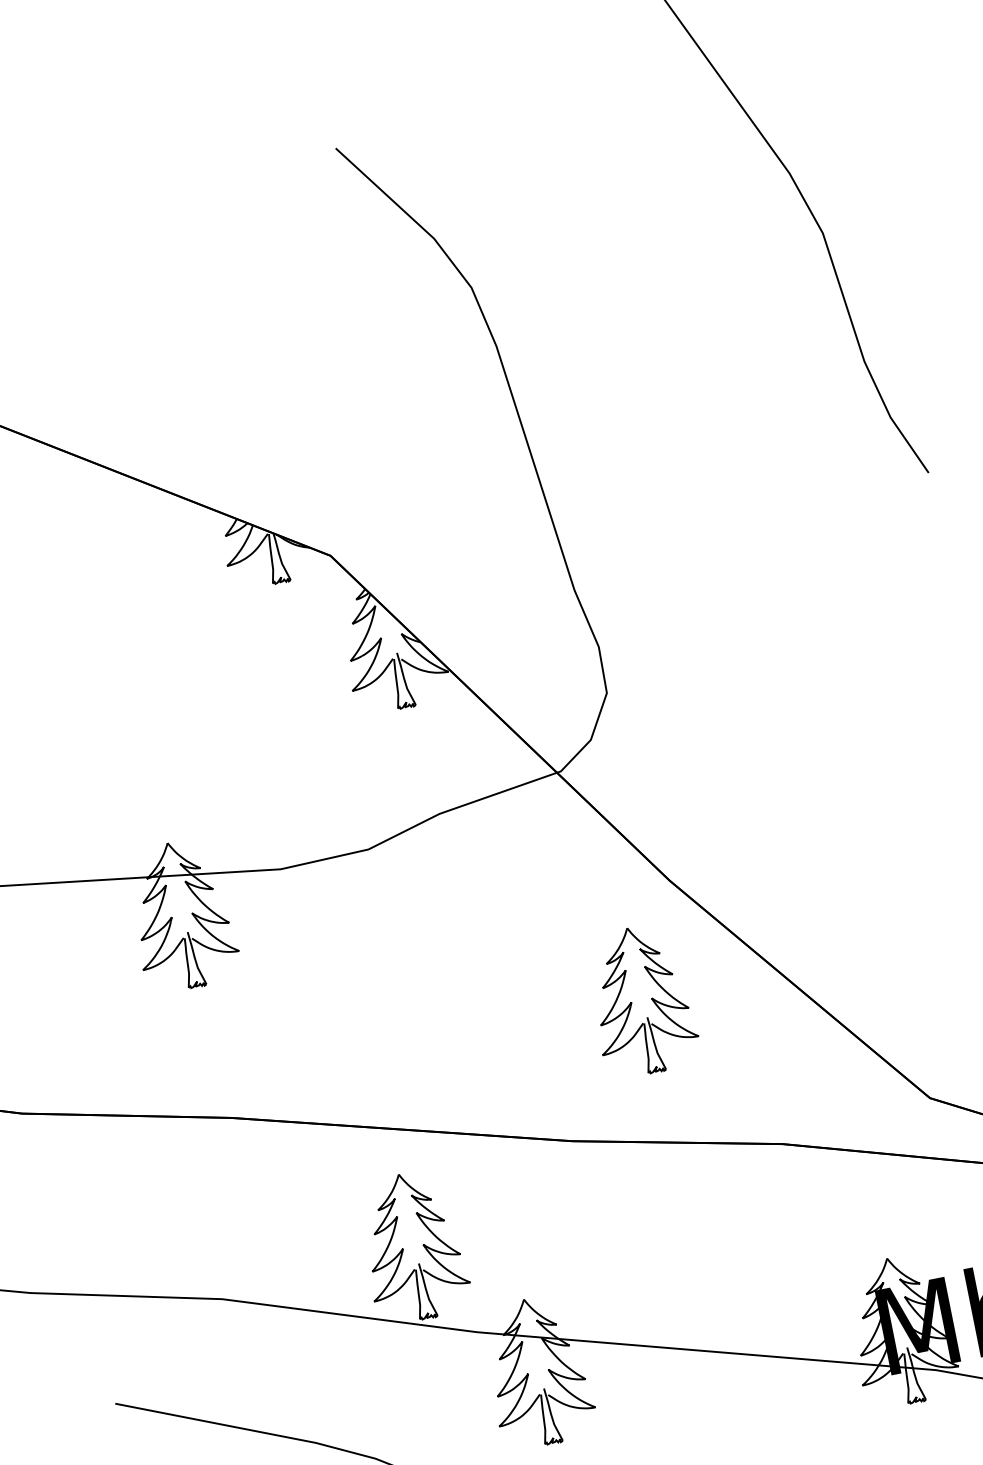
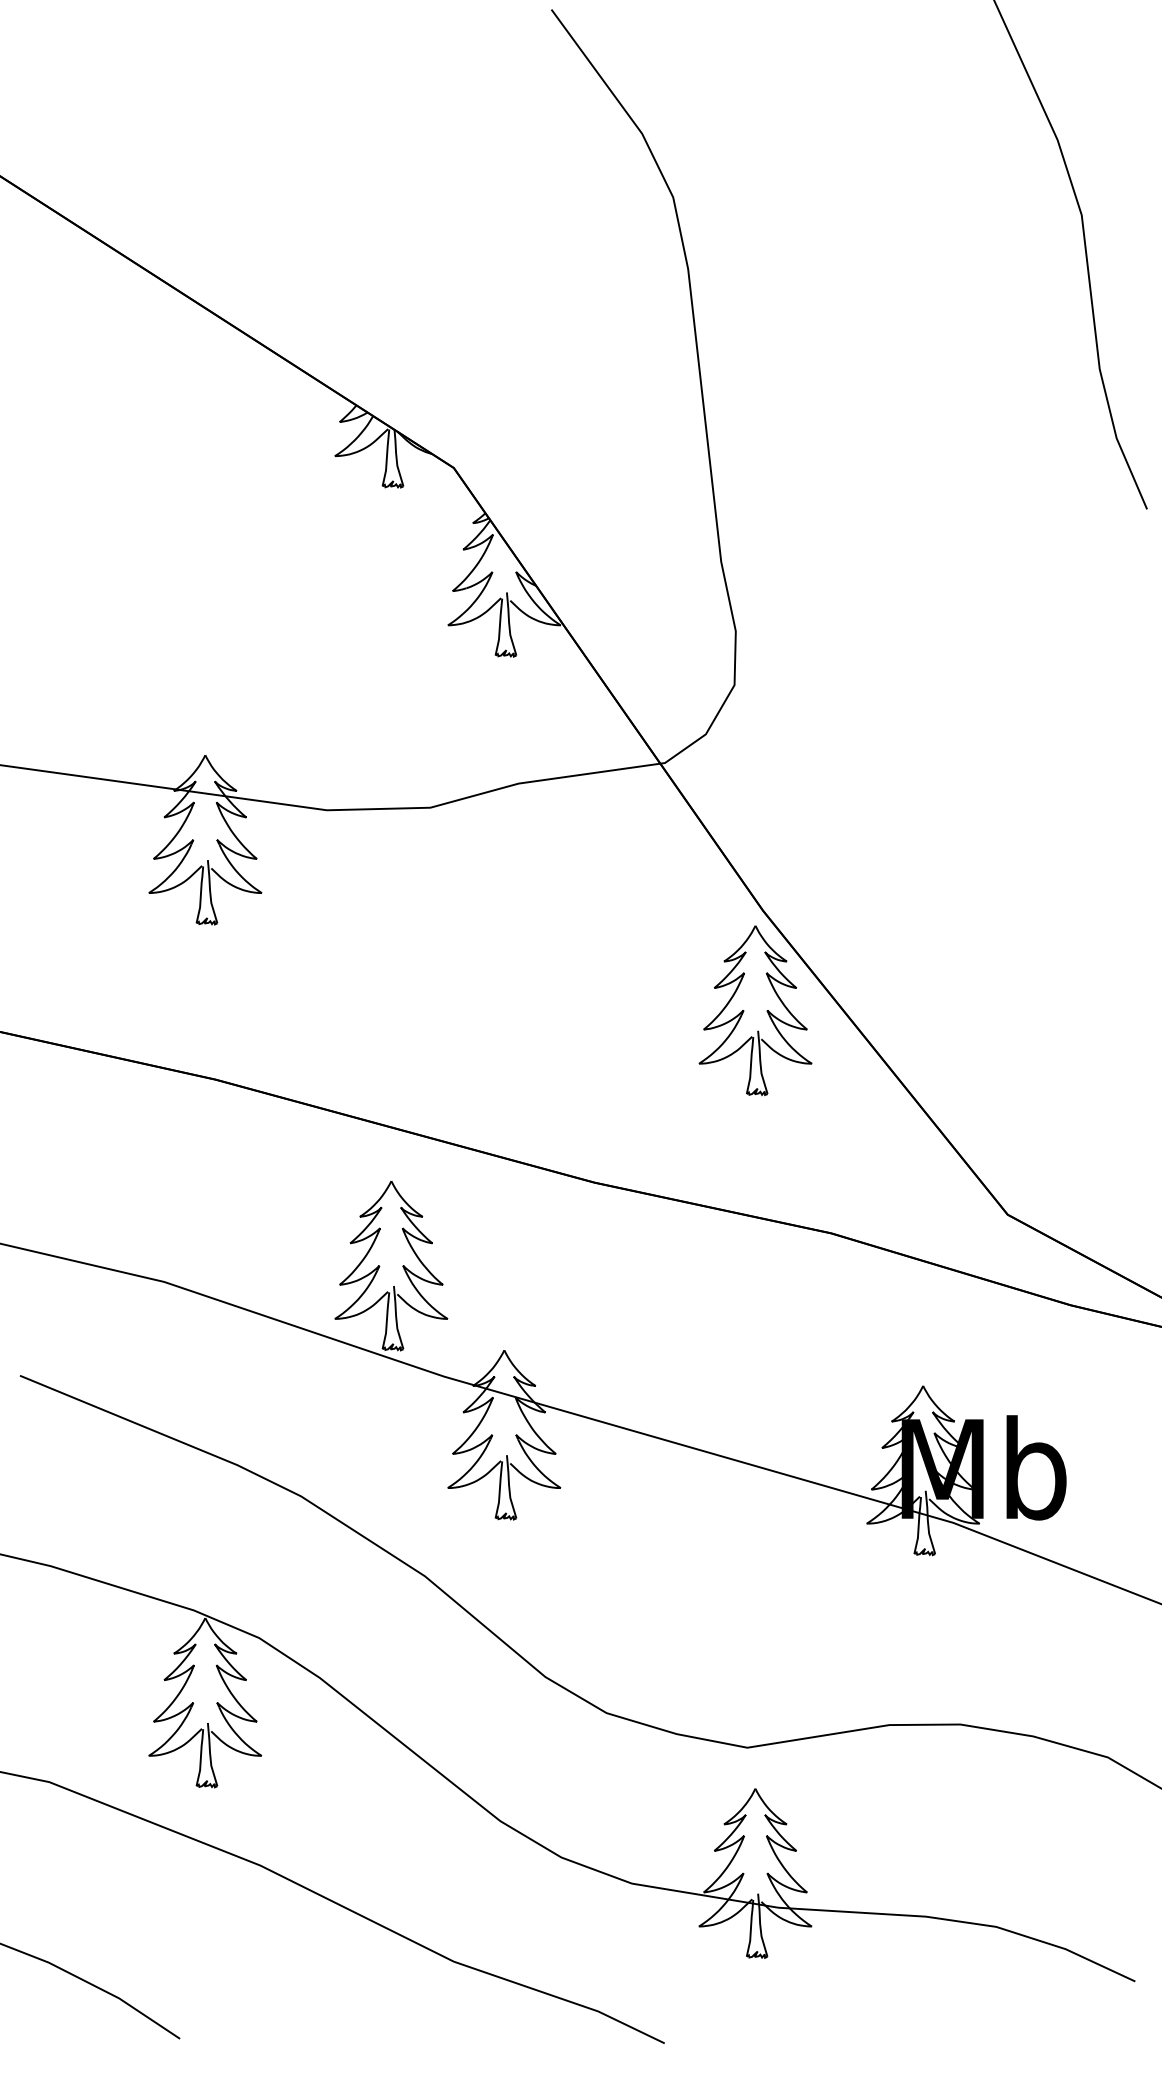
part: (632, 1002) -> (744, 1010), moved

